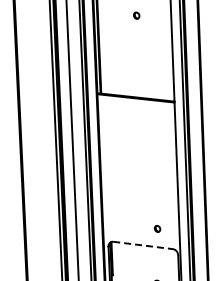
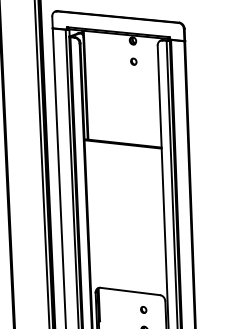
part: (136, 15) -> (133, 61), moved
part: (157, 228) -> (143, 309), moved
line: (143, 245) -> (130, 291), dashed -> solid

